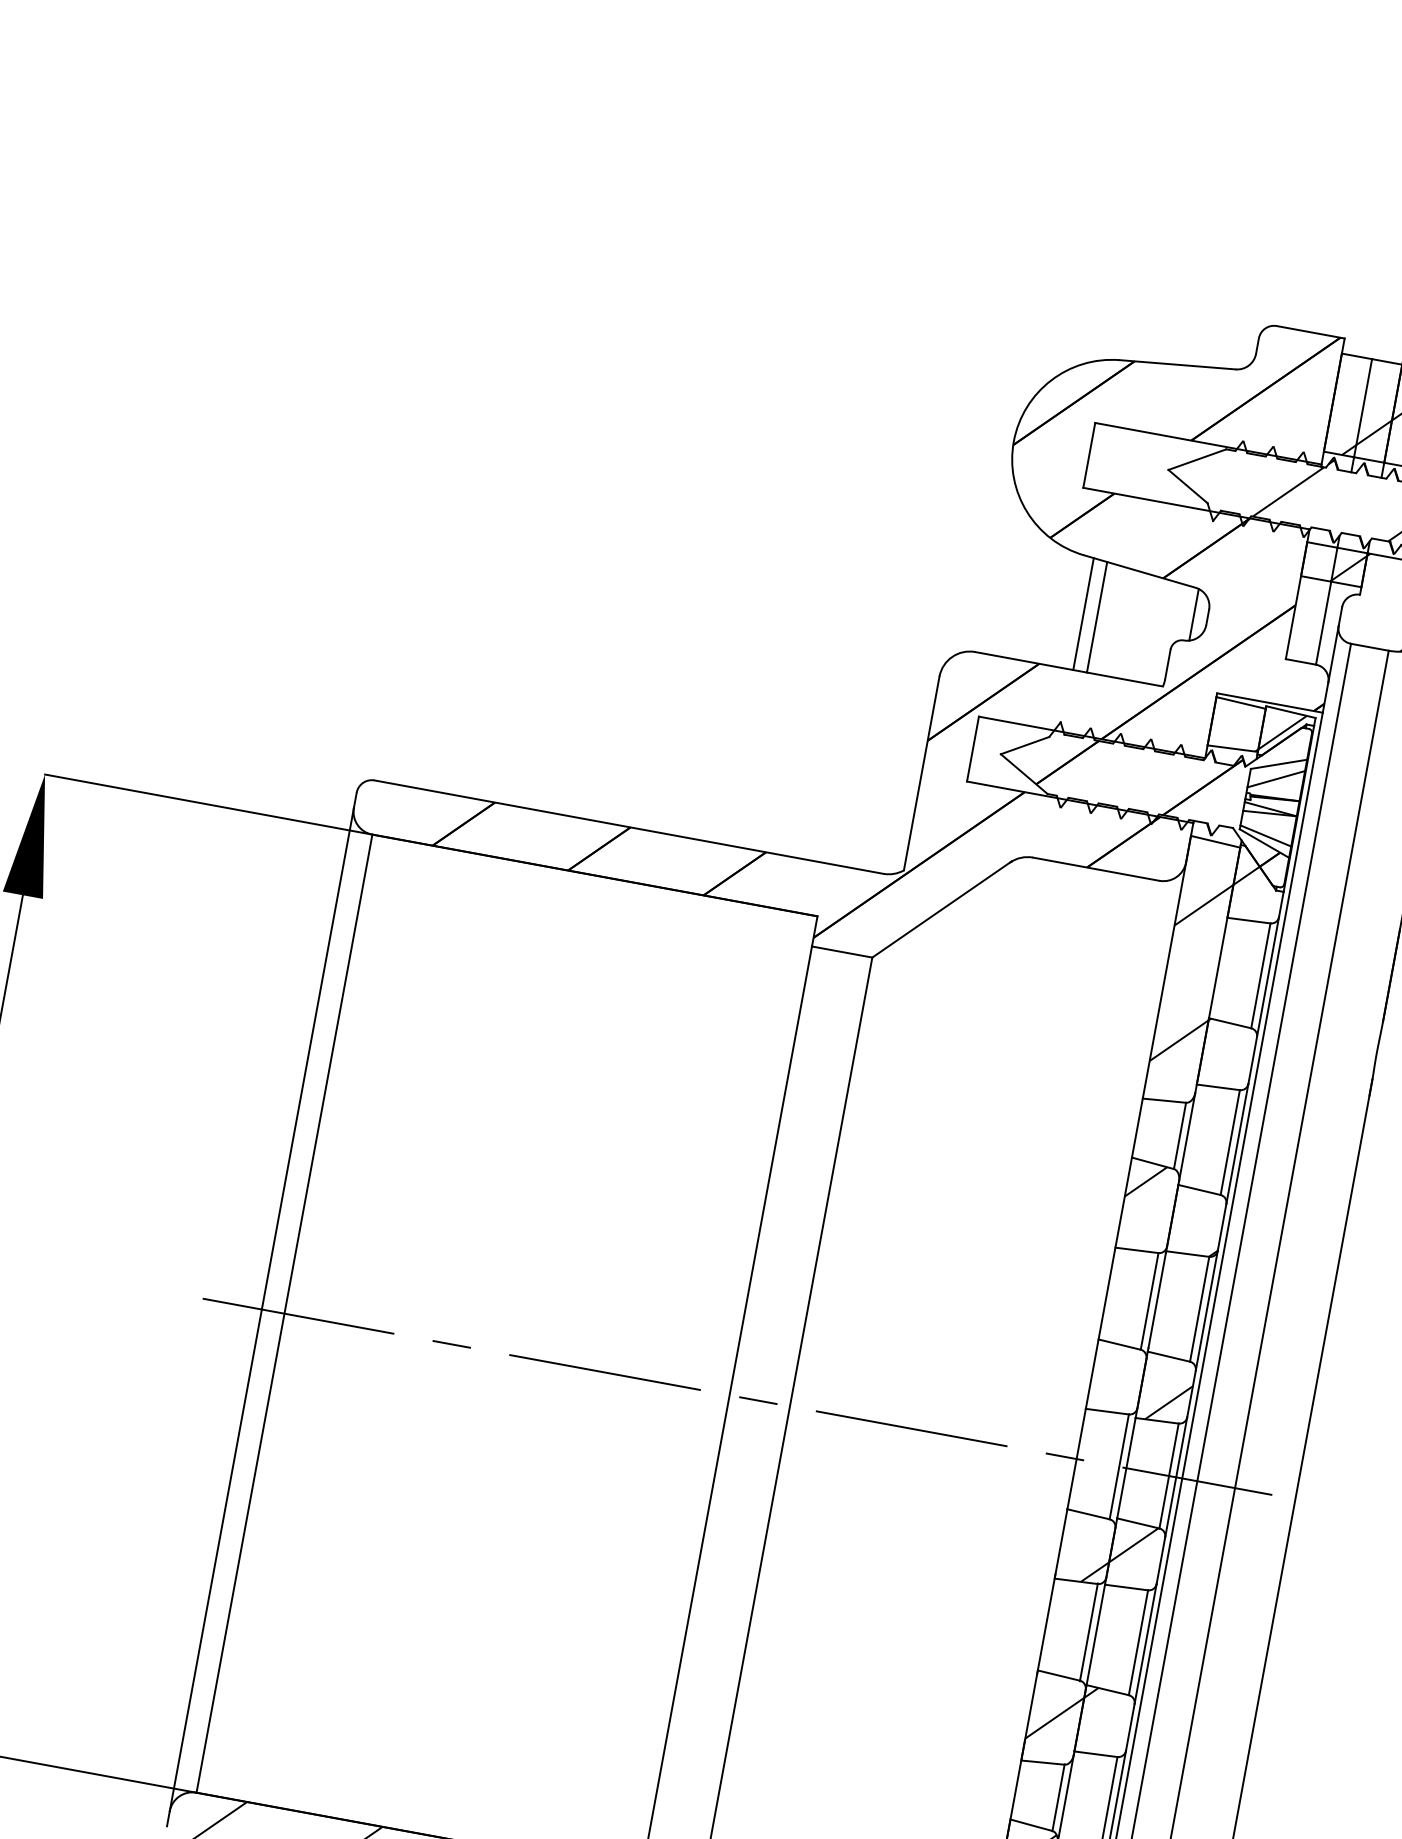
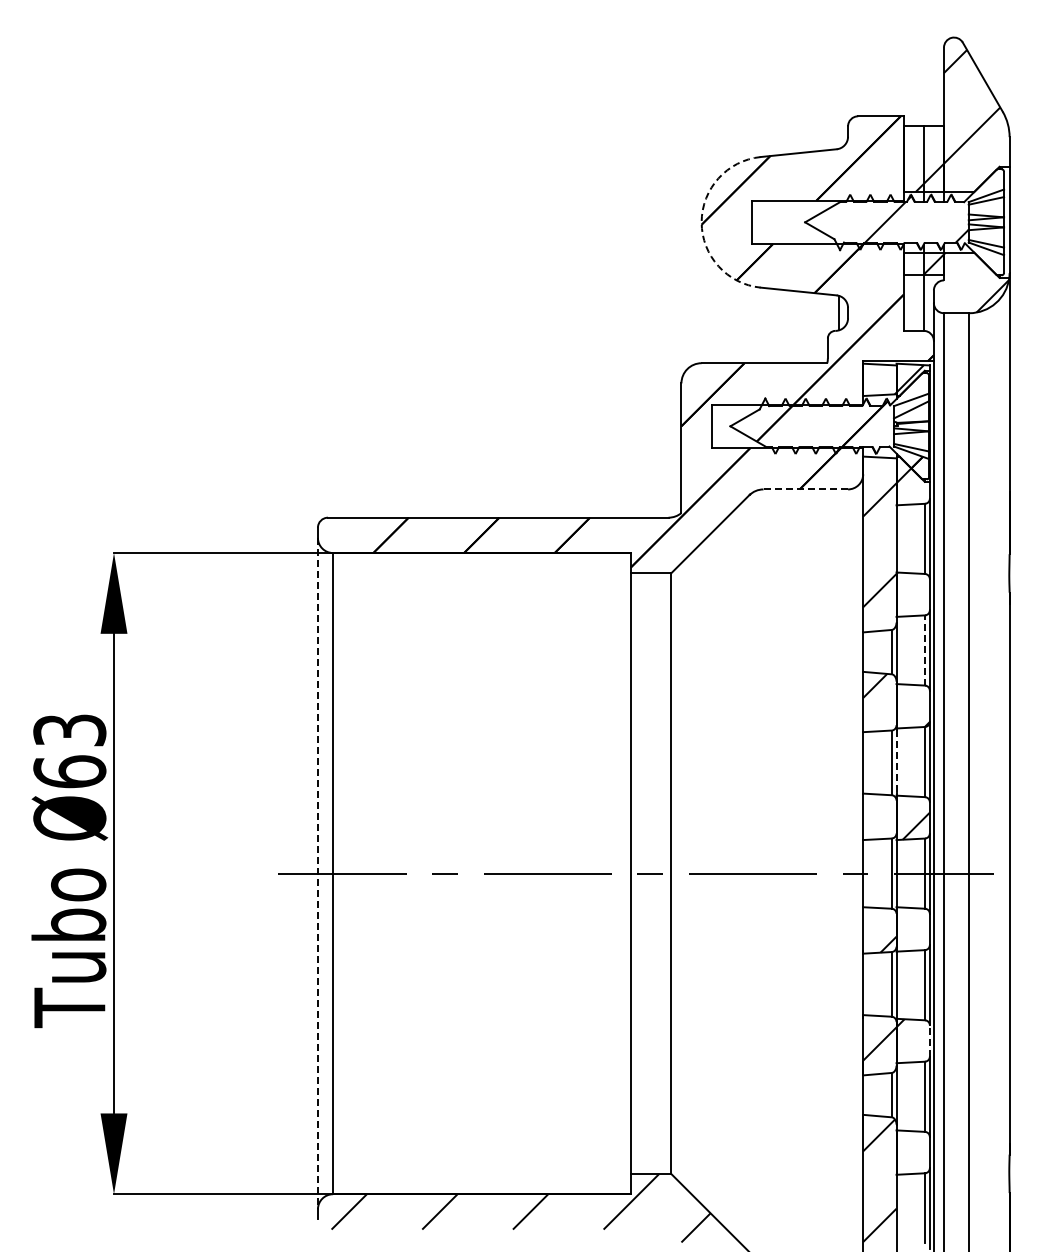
arc: (1013, 441) -> (701, 222), solid -> dashed
line: (1083, 613) -> (767, 325), removed
line: (1097, 617) -> (776, 326), removed
line: (1097, 869) -> (806, 489), solid -> dashed
line: (1231, 1141) -> (925, 649), solid -> dashed
line: (1157, 1300) -> (896, 761), solid -> dashed
line: (261, 1309) -> (317, 873), solid -> dashed
hatch: (1133, 1545) -> (910, 922), removed
line: (1129, 1728) -> (929, 1041), solid -> dashed

